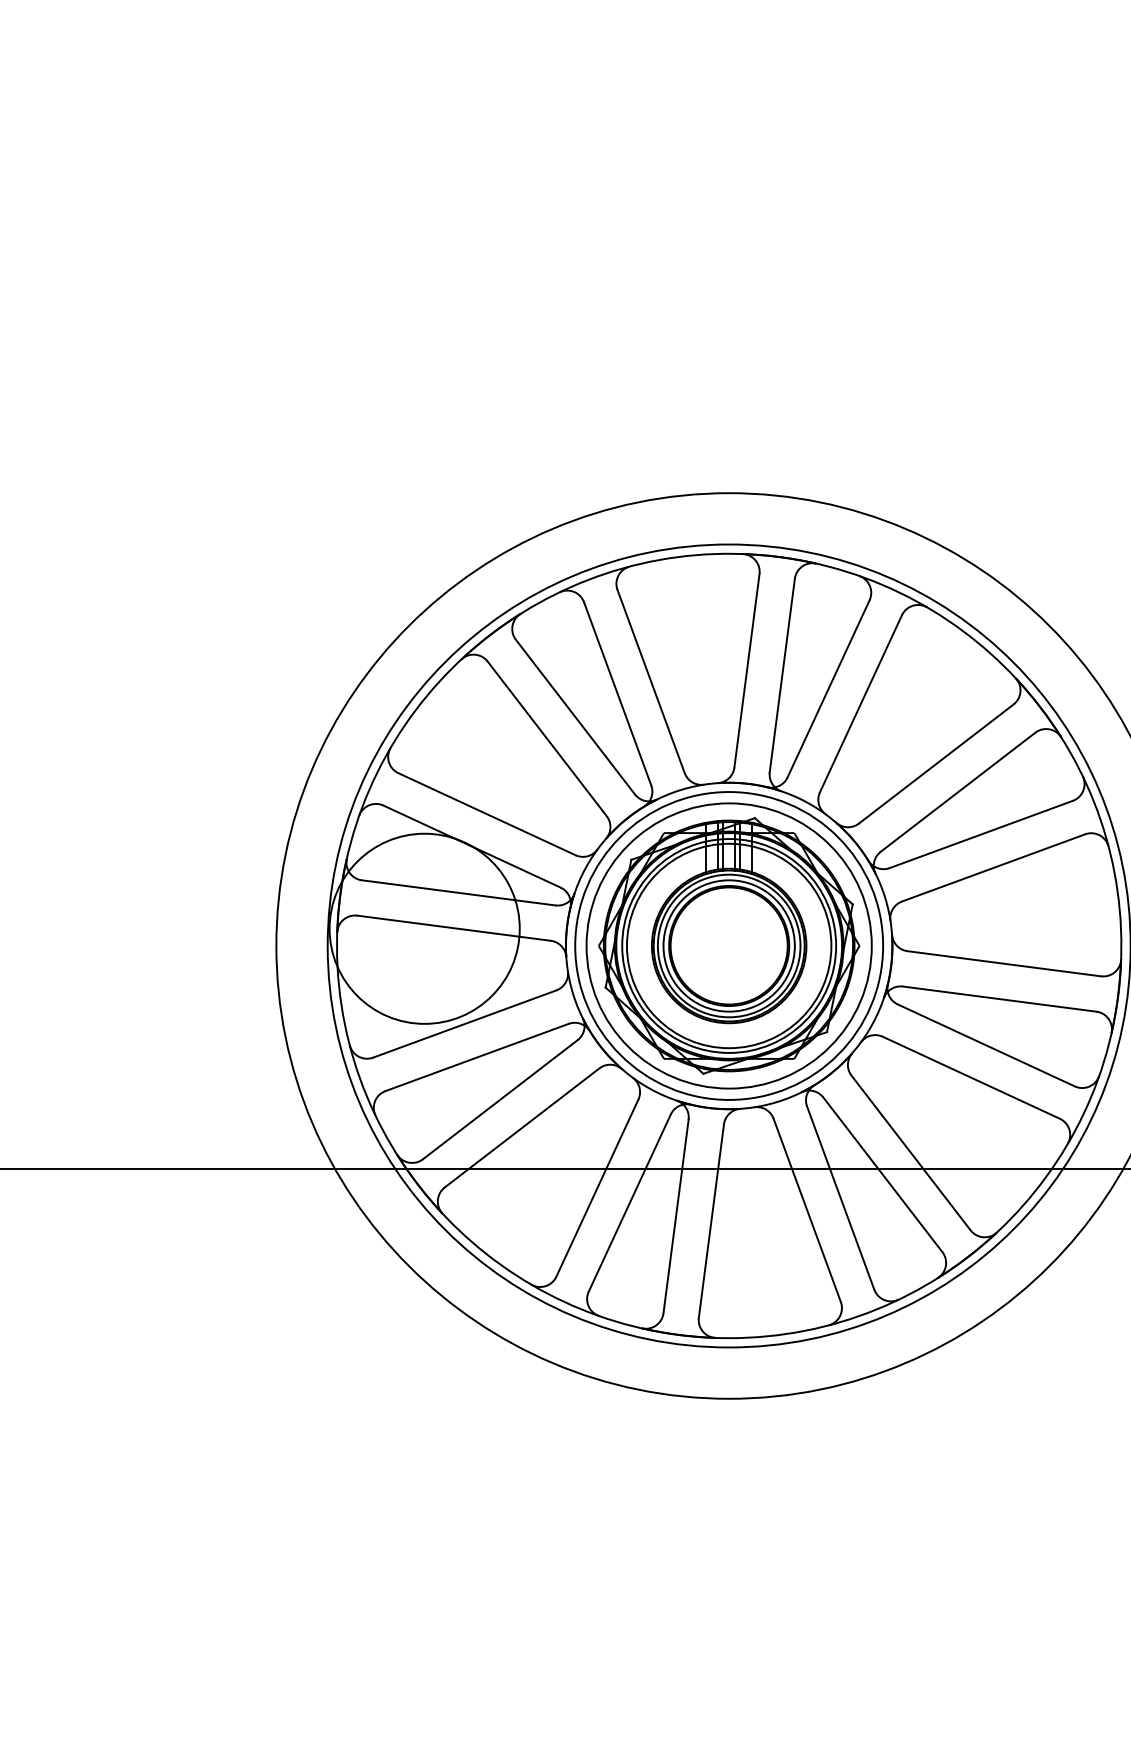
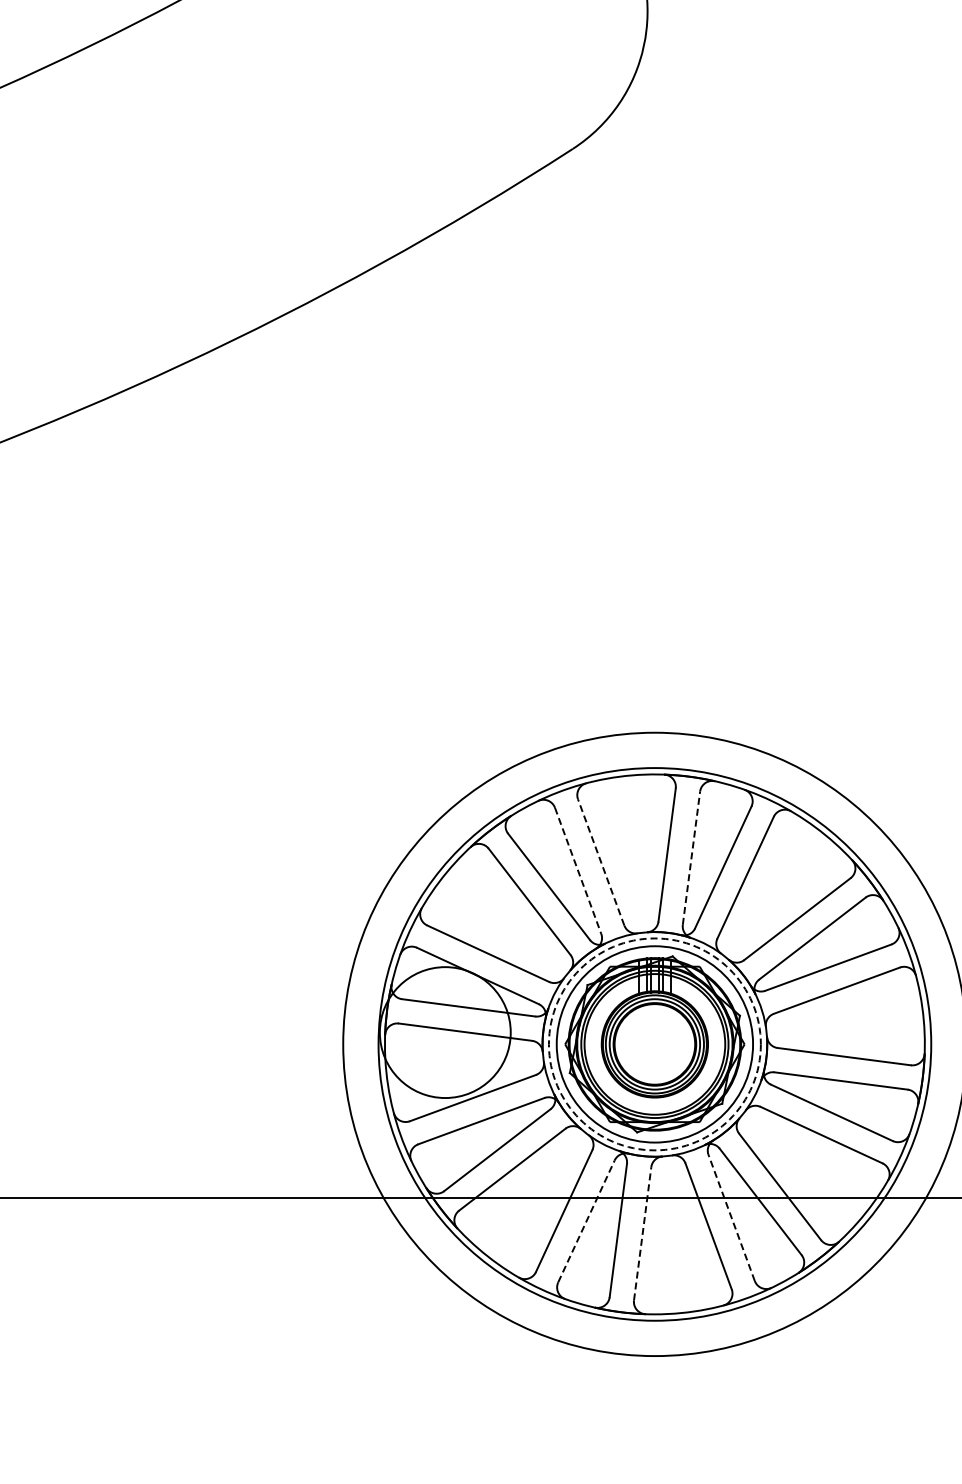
line: (782, 674) -> (691, 857), solid -> dashed
line: (651, 680) -> (601, 861), solid -> dashed
line: (618, 694) -> (578, 871), solid -> dashed
circle: (728, 946) -> (654, 1044), solid -> dashed
line: (840, 1197) -> (731, 1217), solid -> dashed
line: (629, 1201) -> (586, 1220), solid -> dashed
line: (711, 1220) -> (642, 1233), solid -> dashed

